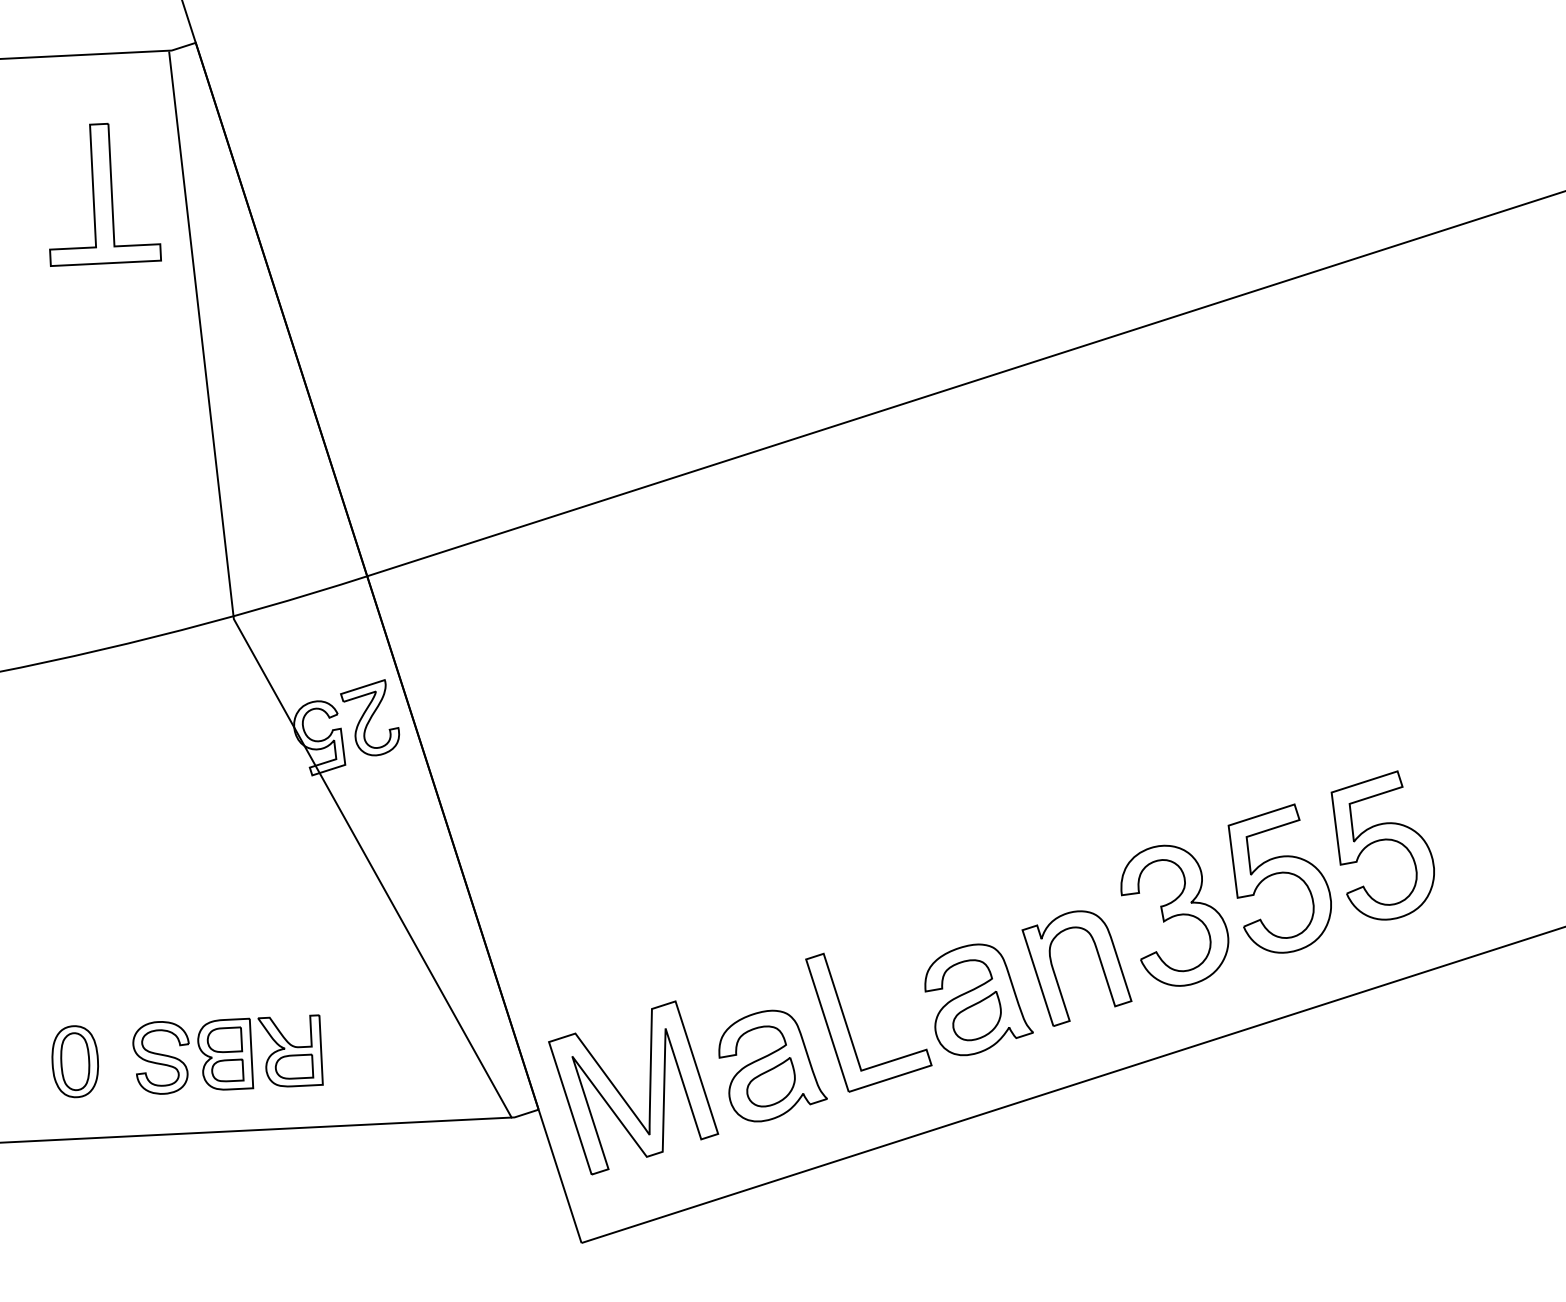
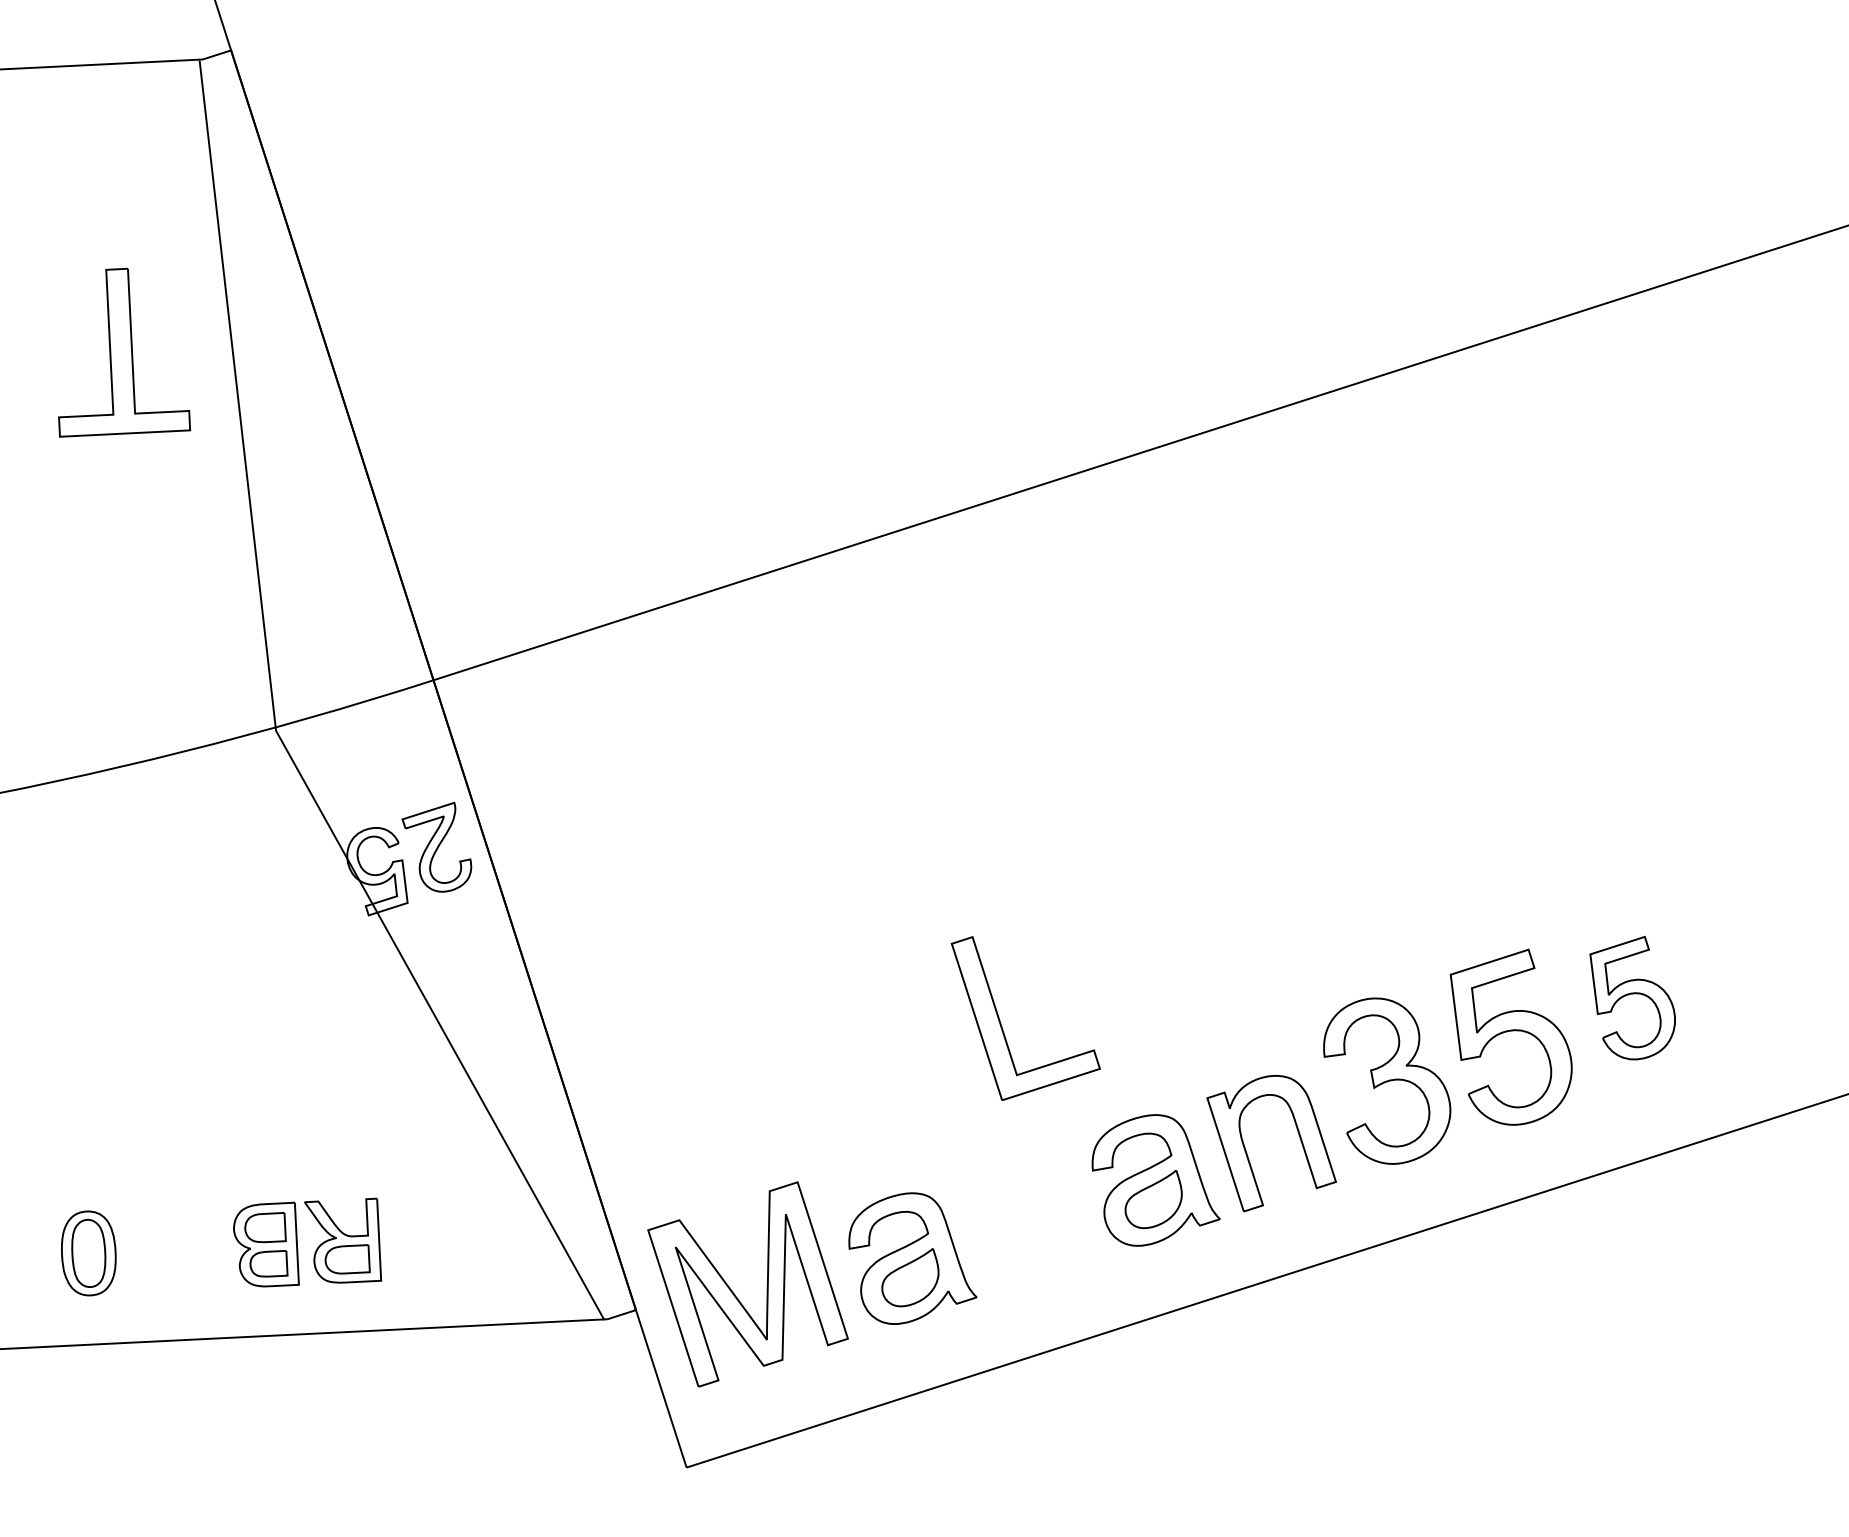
part: (105, 194) -> (124, 352), moved
part: (1382, 845) -> (1632, 998), size x0.7
part: (848, 1027) -> (1001, 1024), moved
part: (160, 1057) -> (189, 1248), removed

